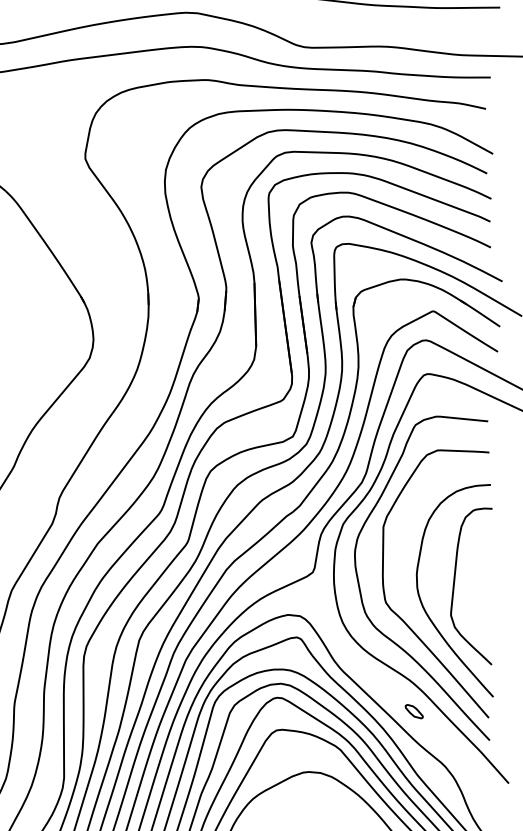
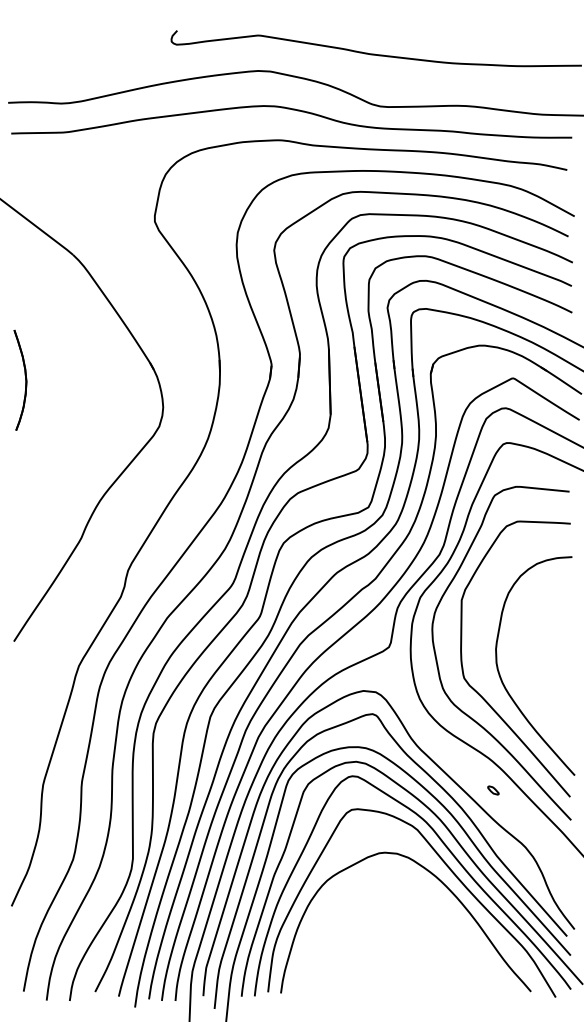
curve: (455, 584) -> (535, 659), removed
part: (414, 711) -> (493, 790), size x0.6

